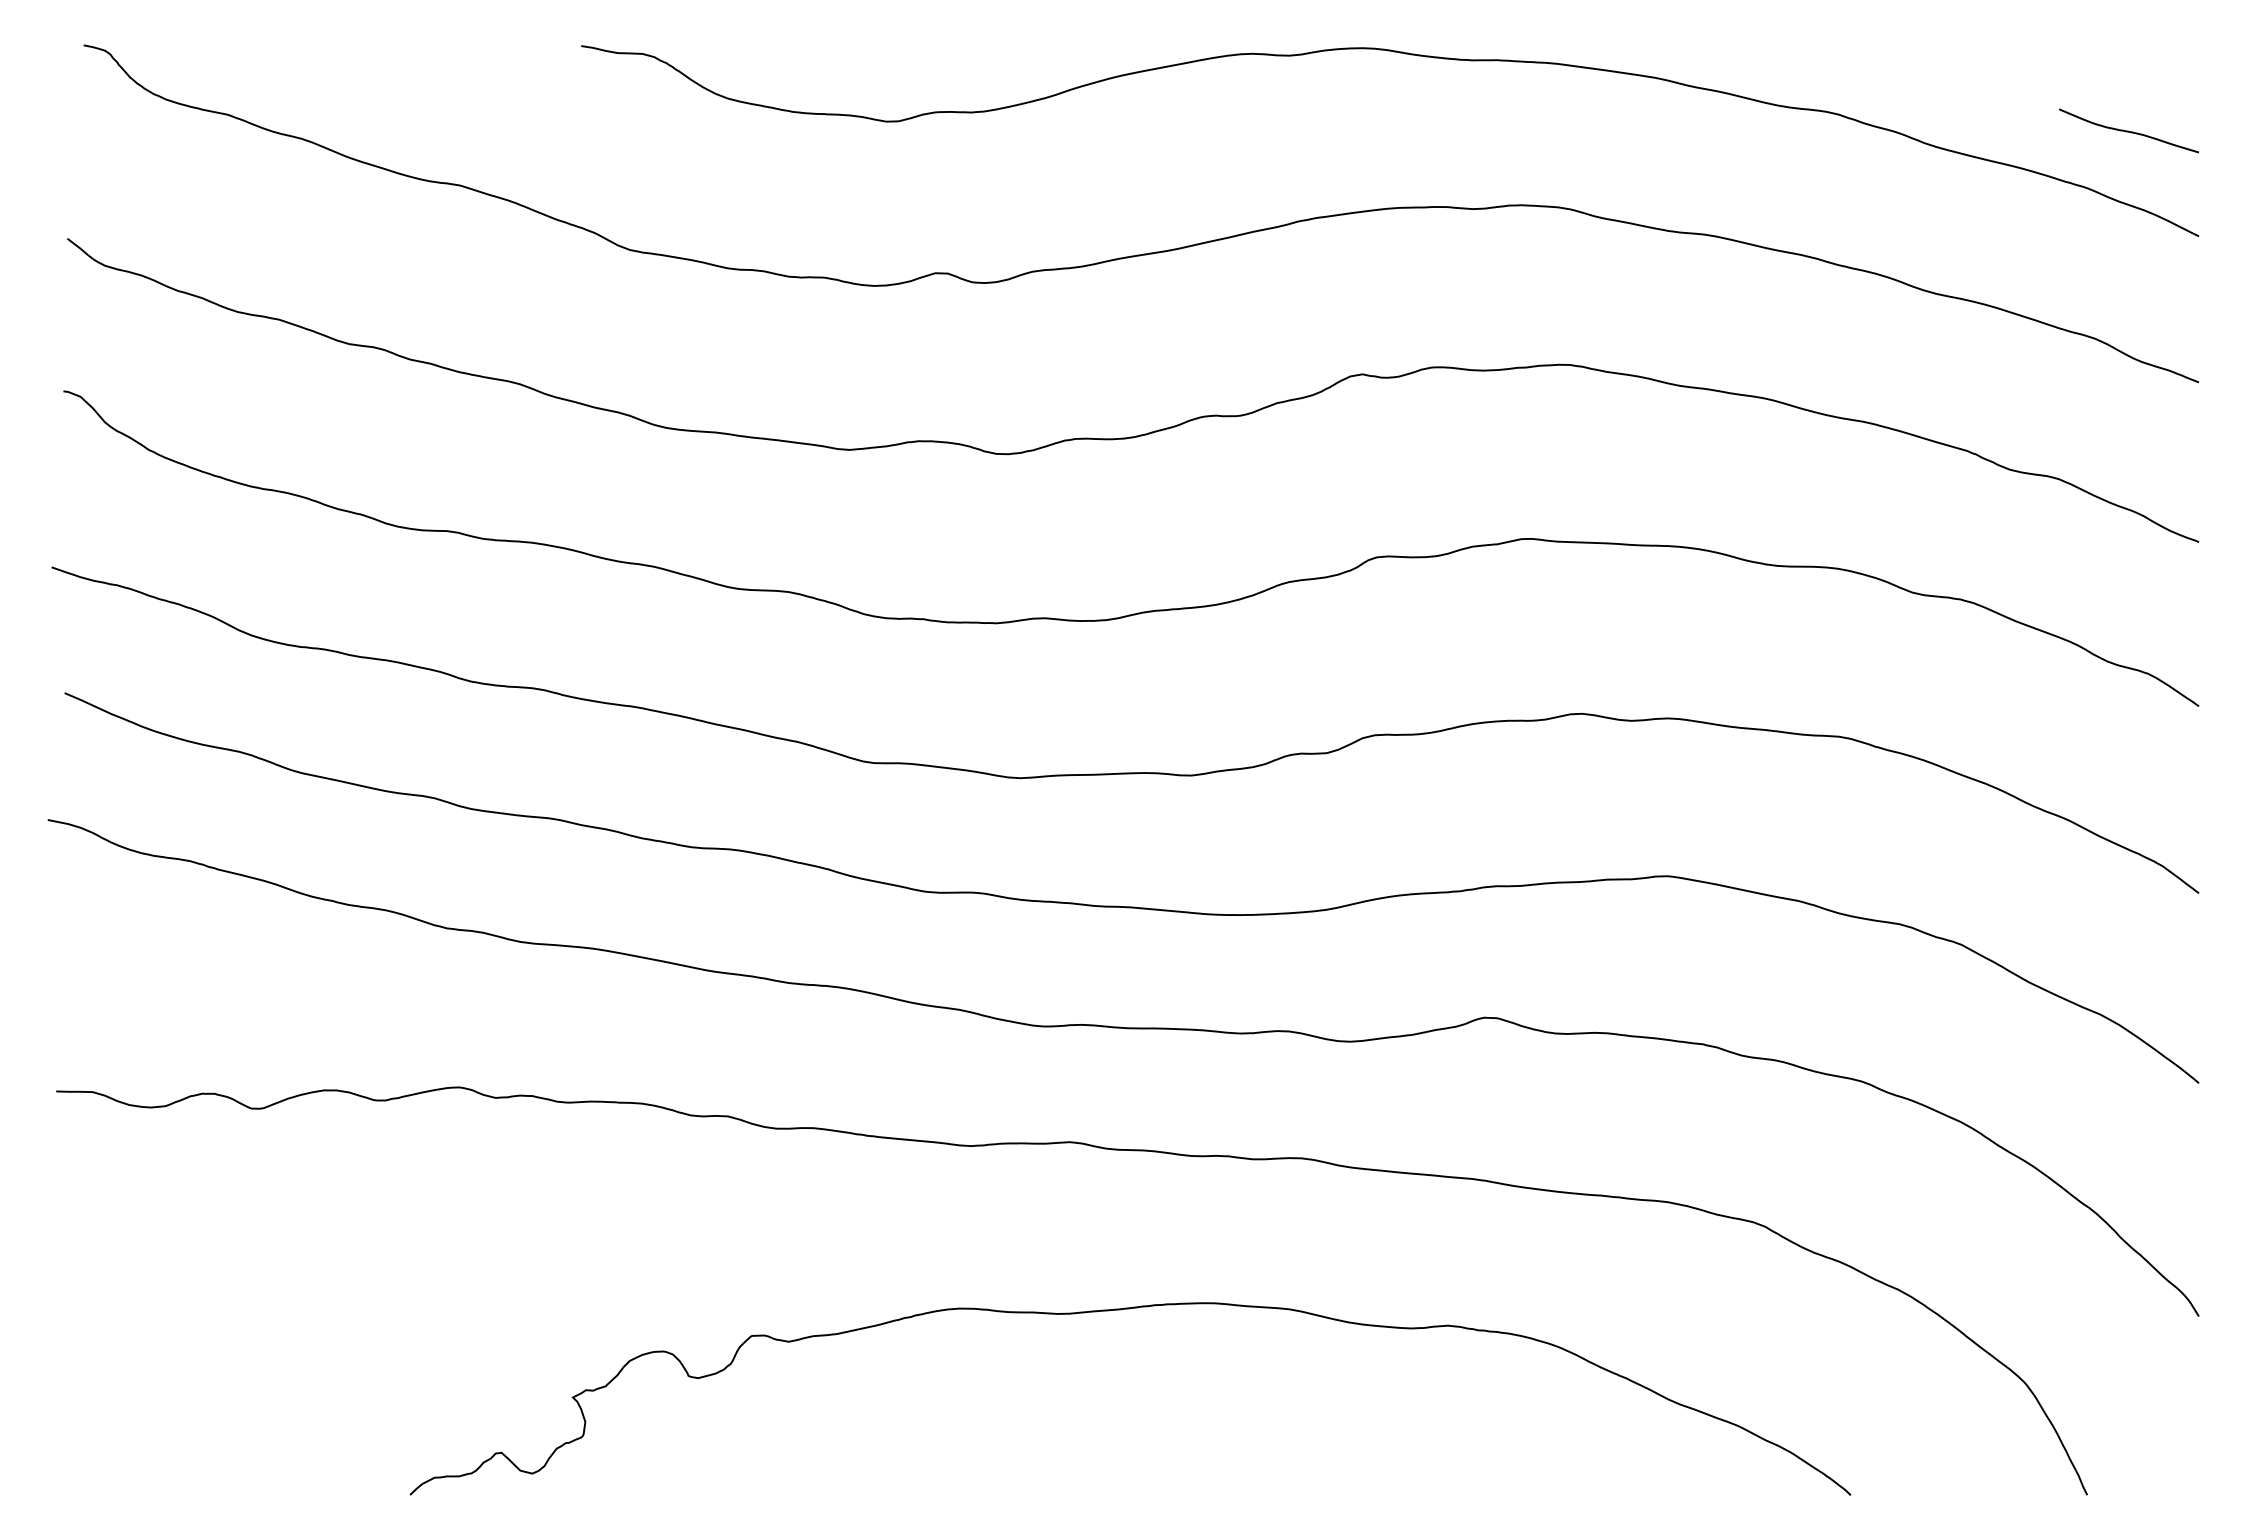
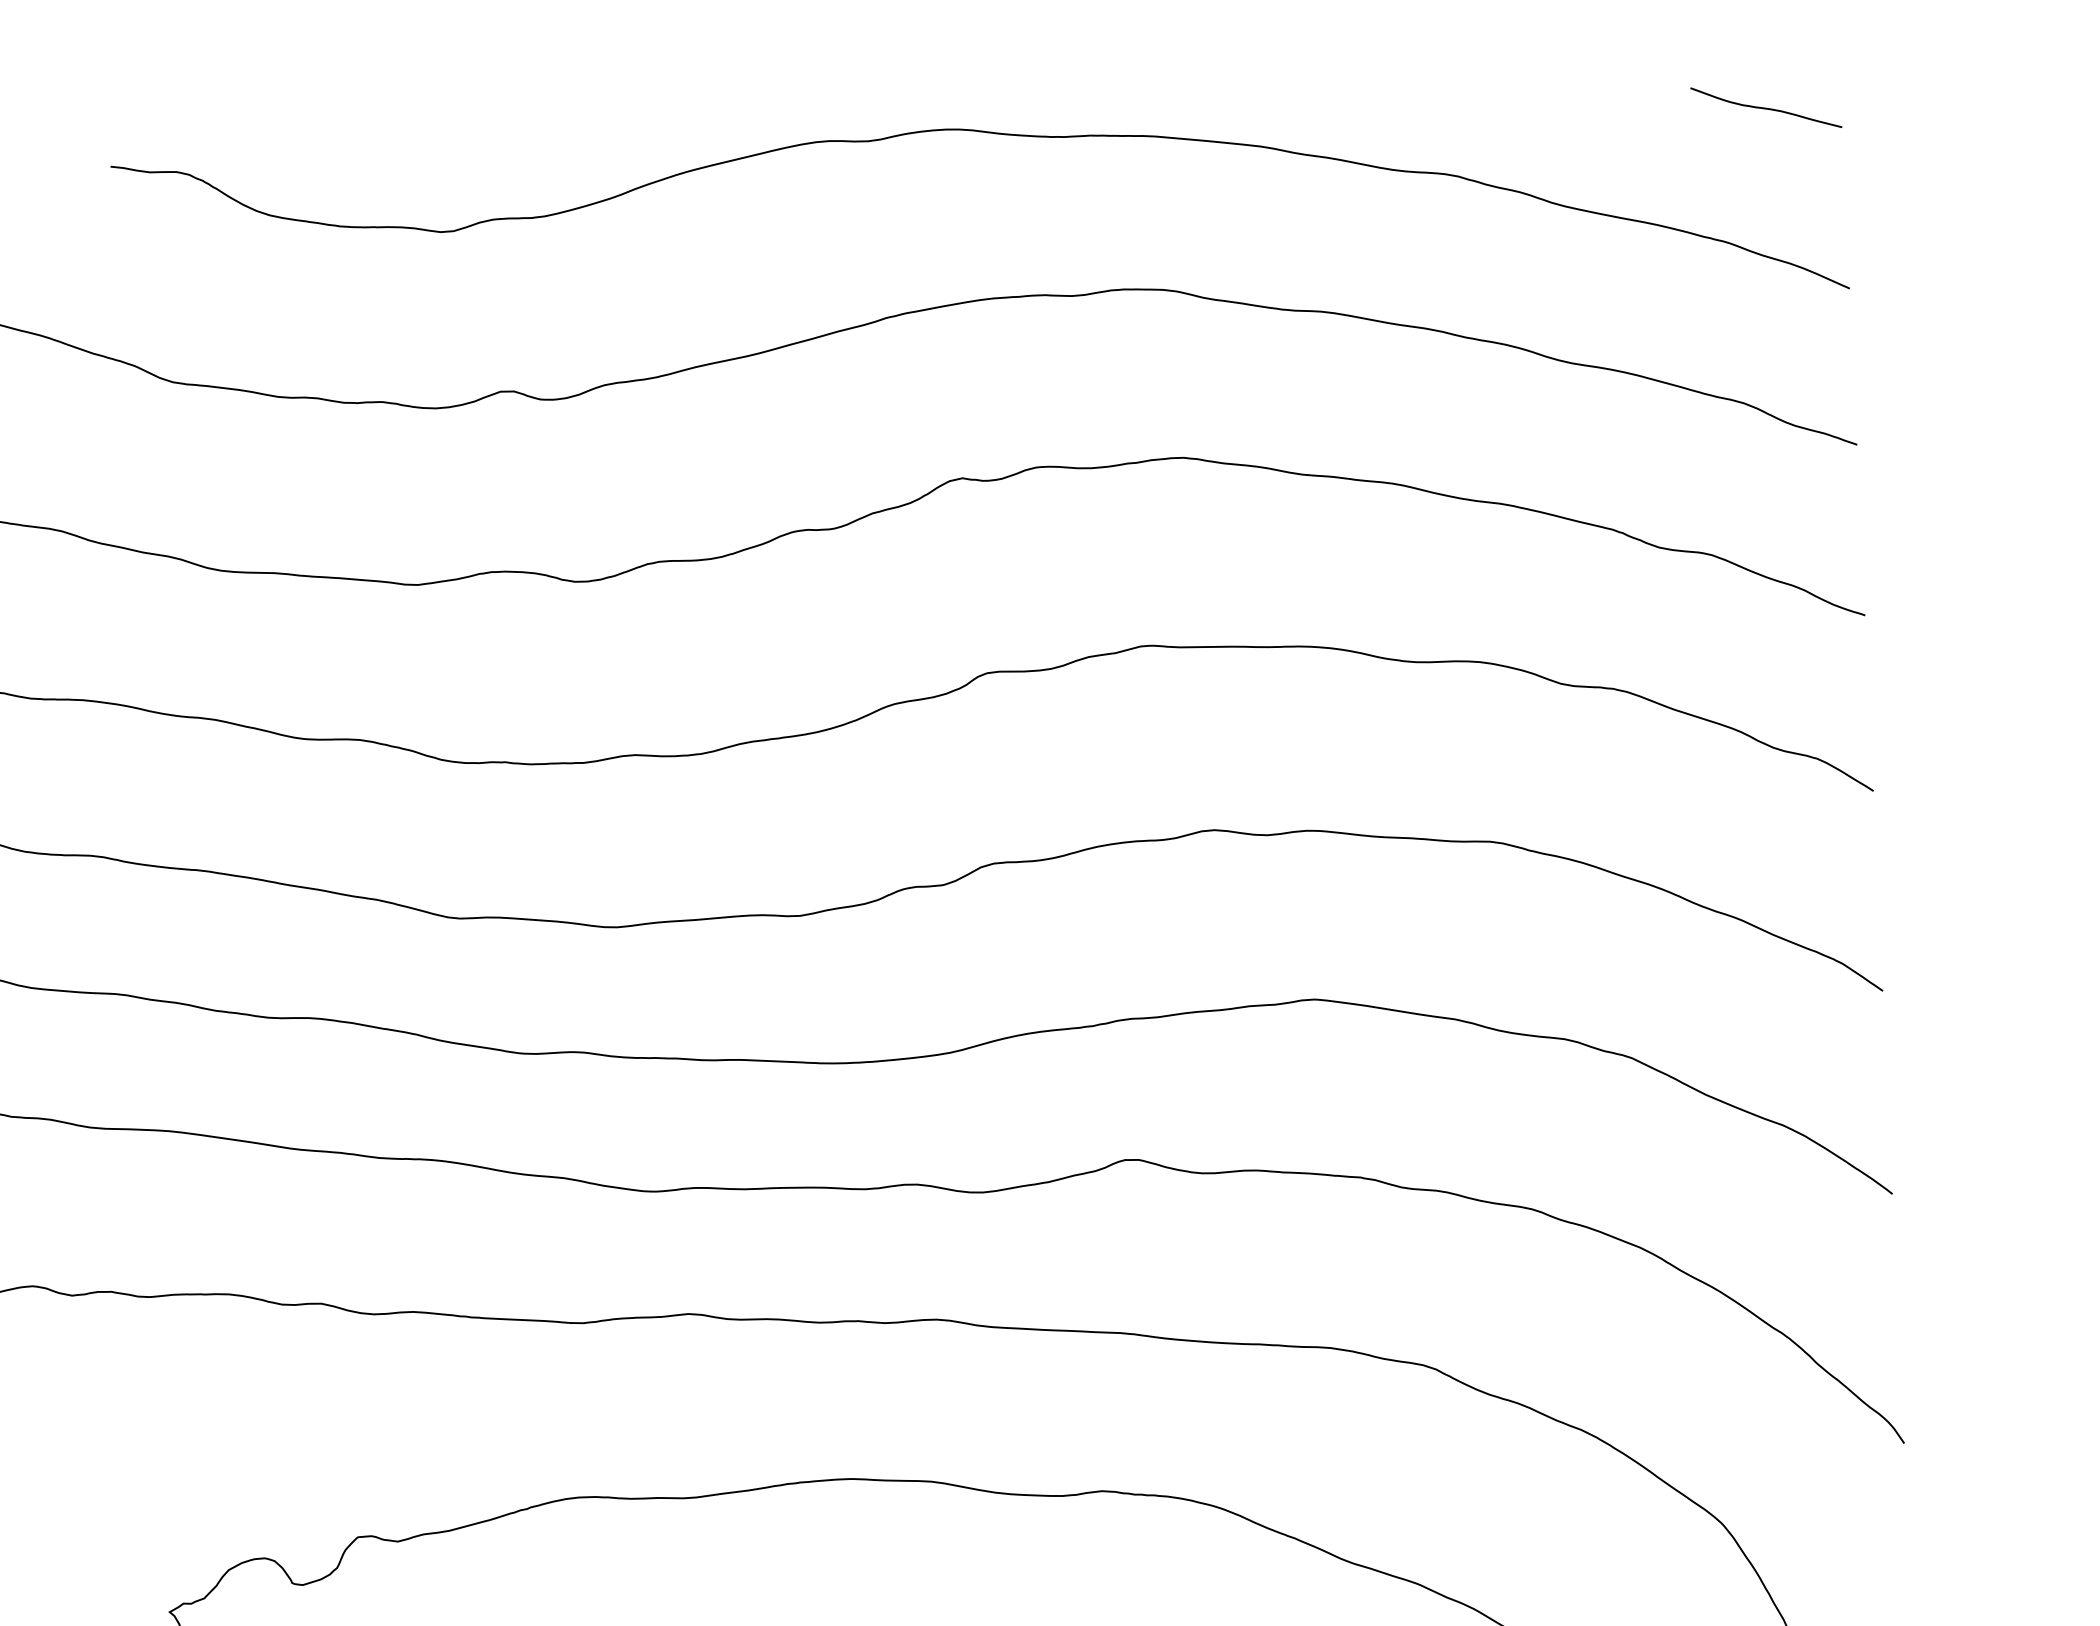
curve: (2128, 130) -> (1765, 107), moved

